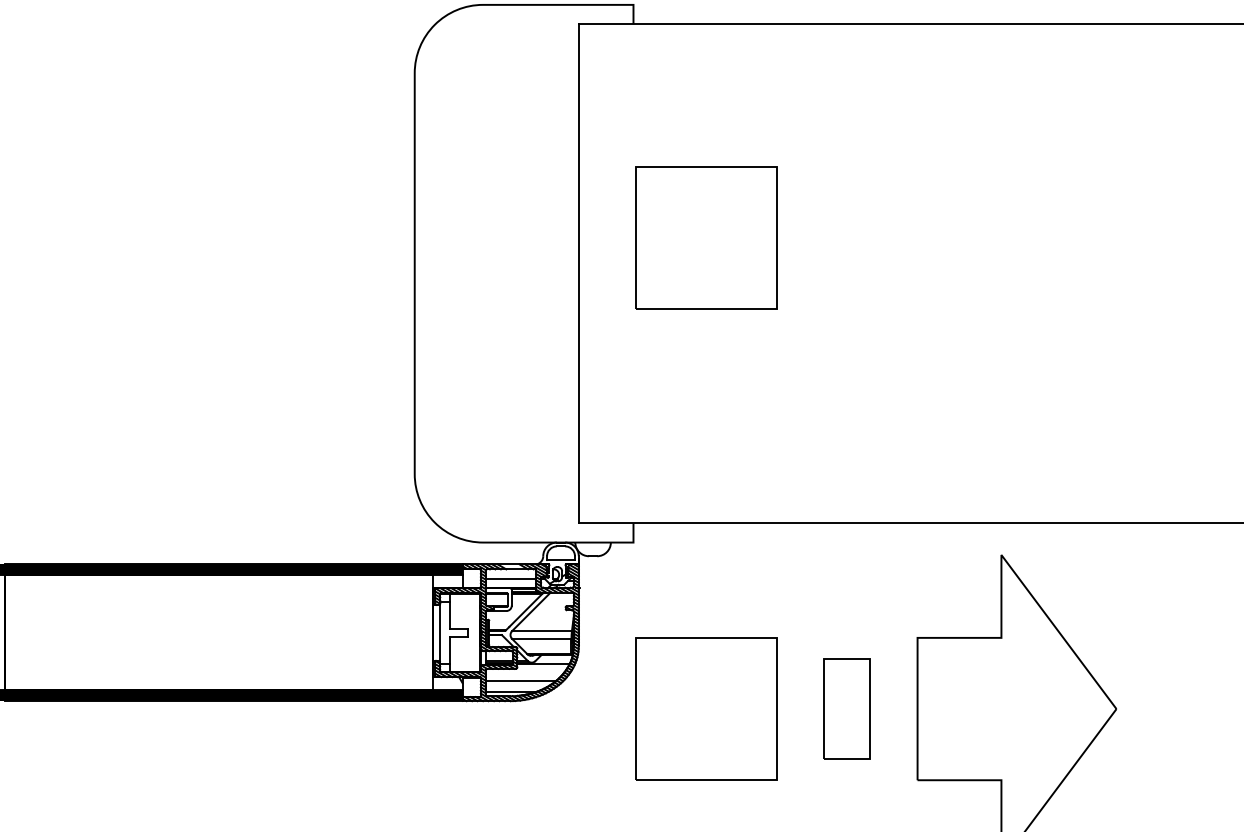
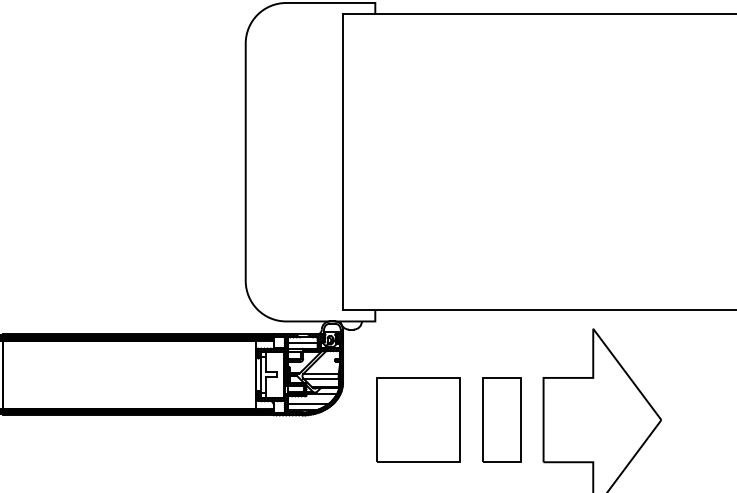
part: (706, 237) -> (418, 140), removed
part: (846, 708) -> (501, 419), size x1.43

